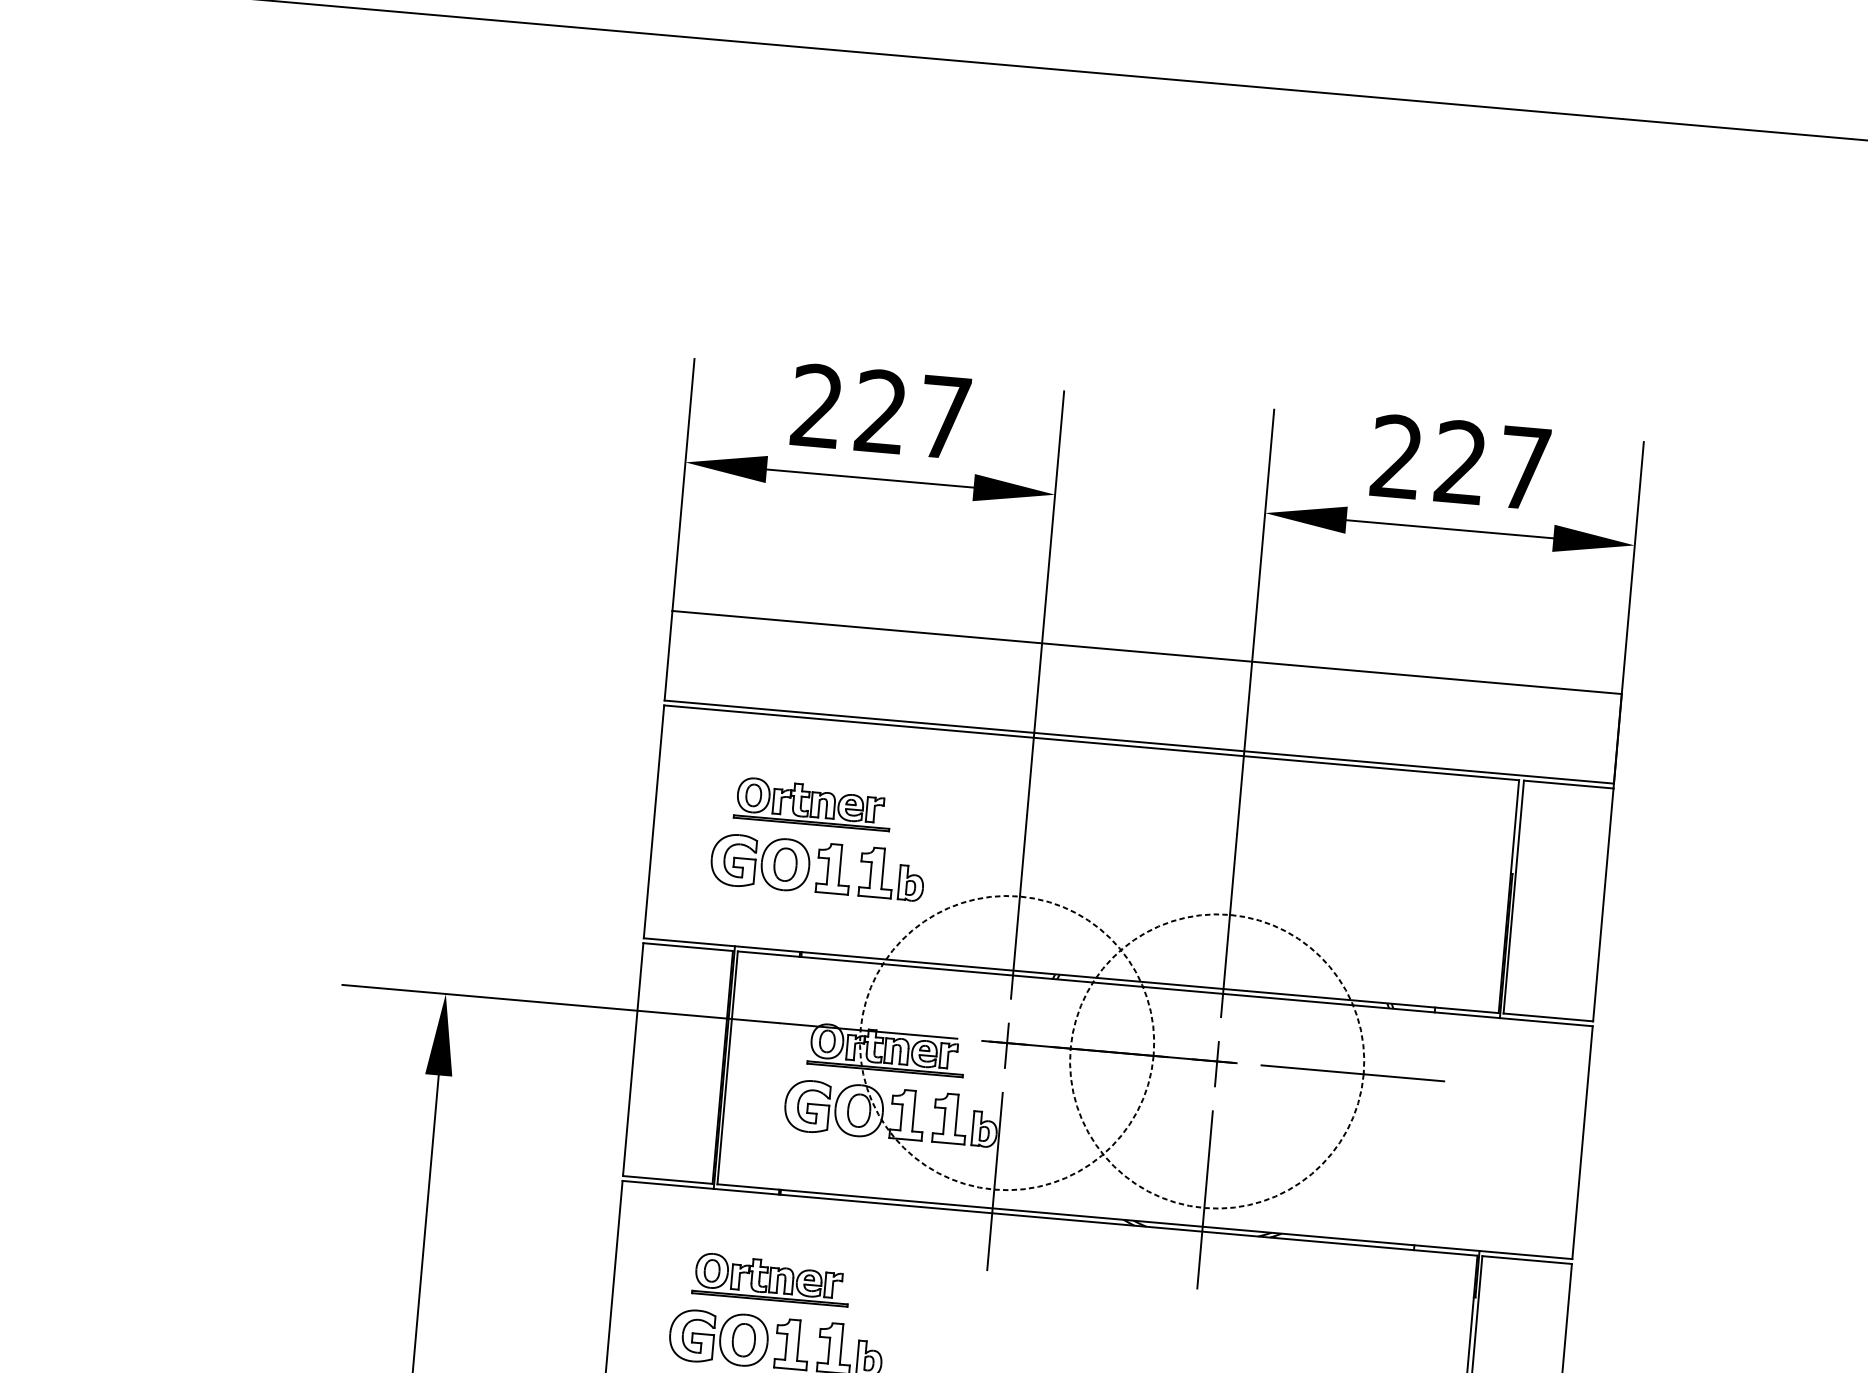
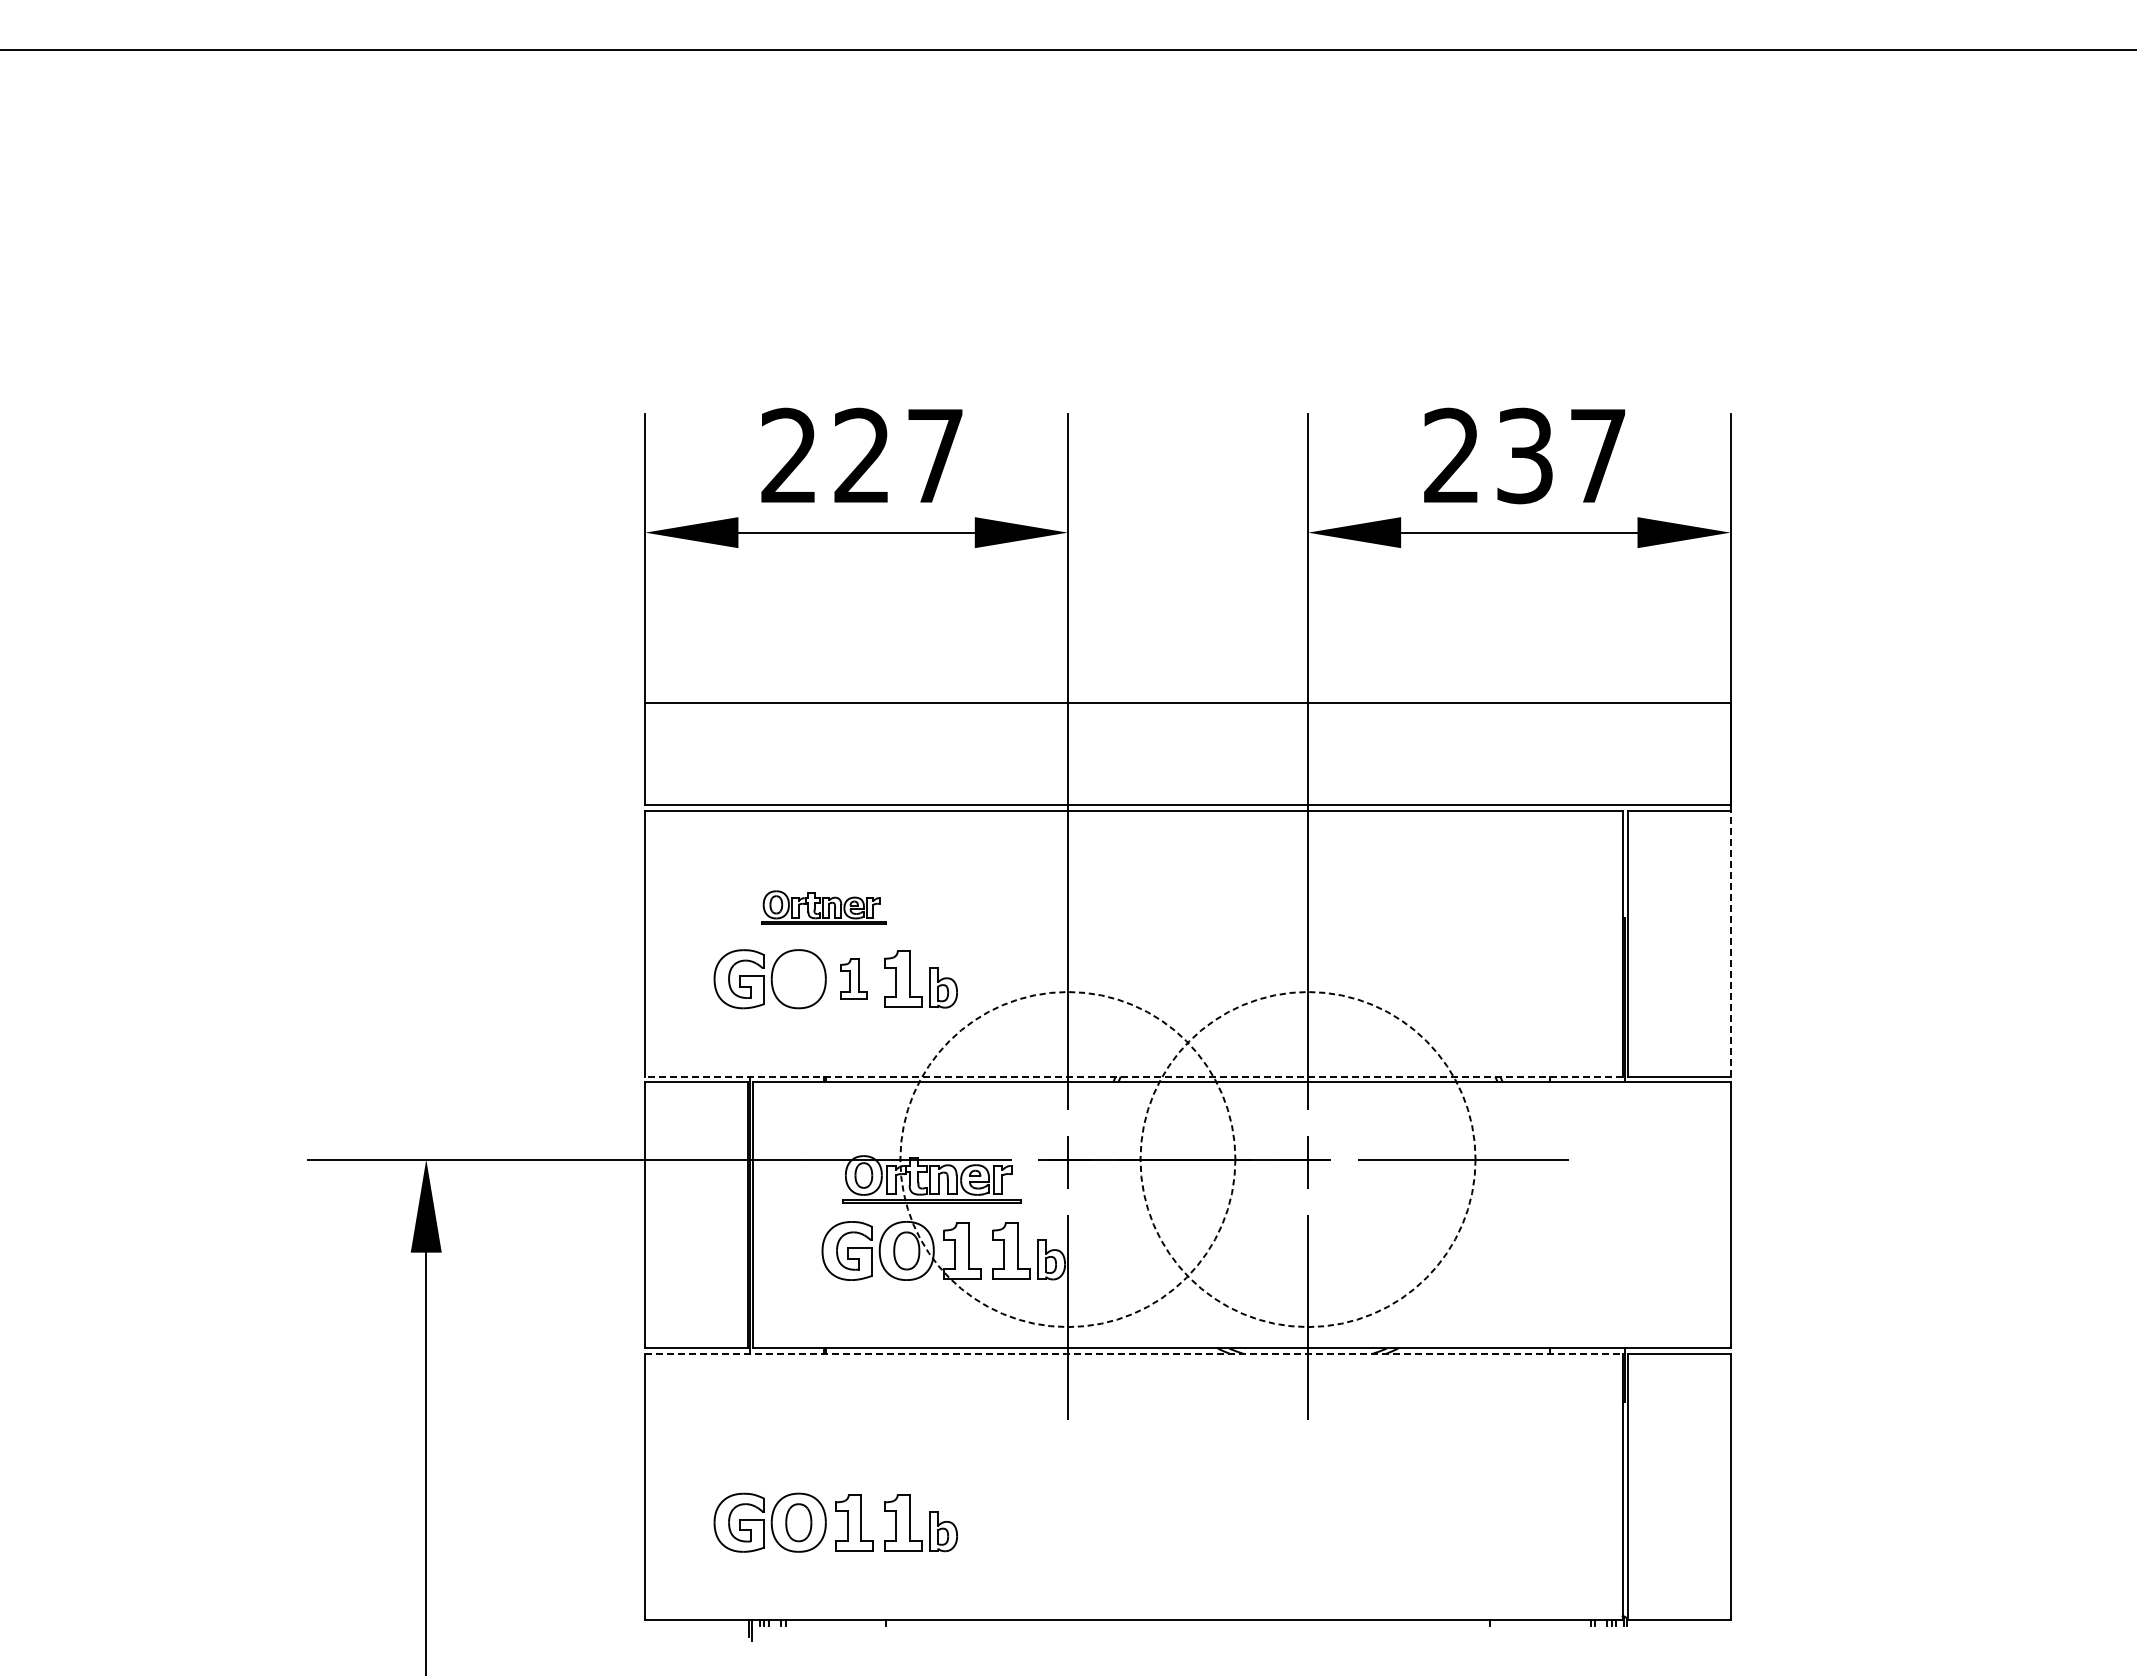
text: (1460, 462) -> (1524, 455), 227 -> 237
part: (812, 803) -> (823, 907), size x0.7
part: (785, 864) -> (798, 978), removed
part: (834, 868) -> (854, 978), size x0.7
line: (1603, 904) -> (1730, 943), solid -> dashed
line: (1070, 975) -> (1133, 1076), solid -> dashed
line: (1049, 1218) -> (1133, 1354), solid -> dashed
part: (770, 1279) -> (823, 1451), removed

